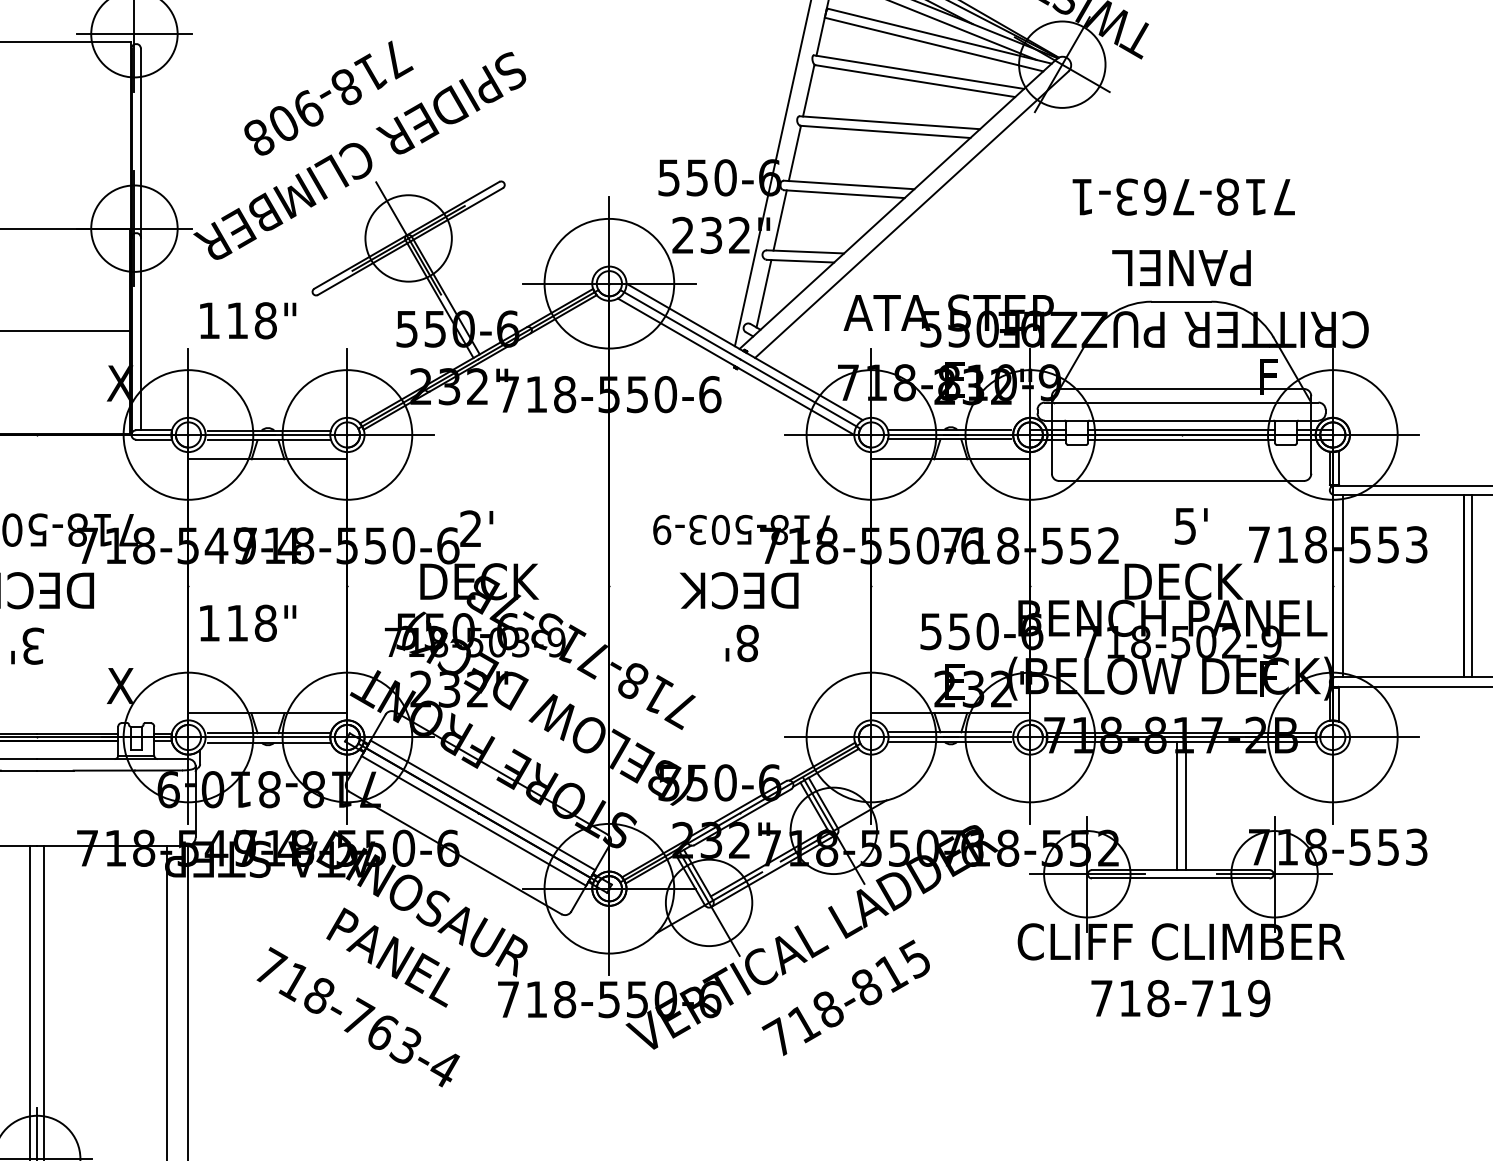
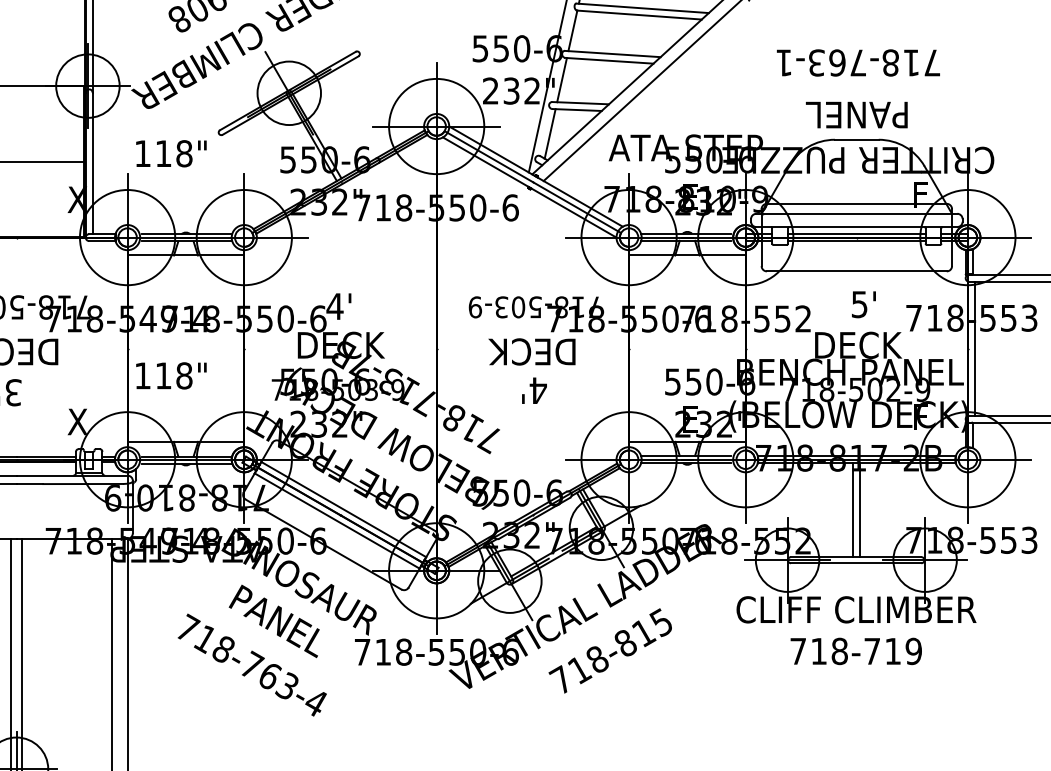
text: (470, 528) -> (334, 306), 2' -> 4'
text: (747, 643) -> (538, 390), 8' -> 4'

